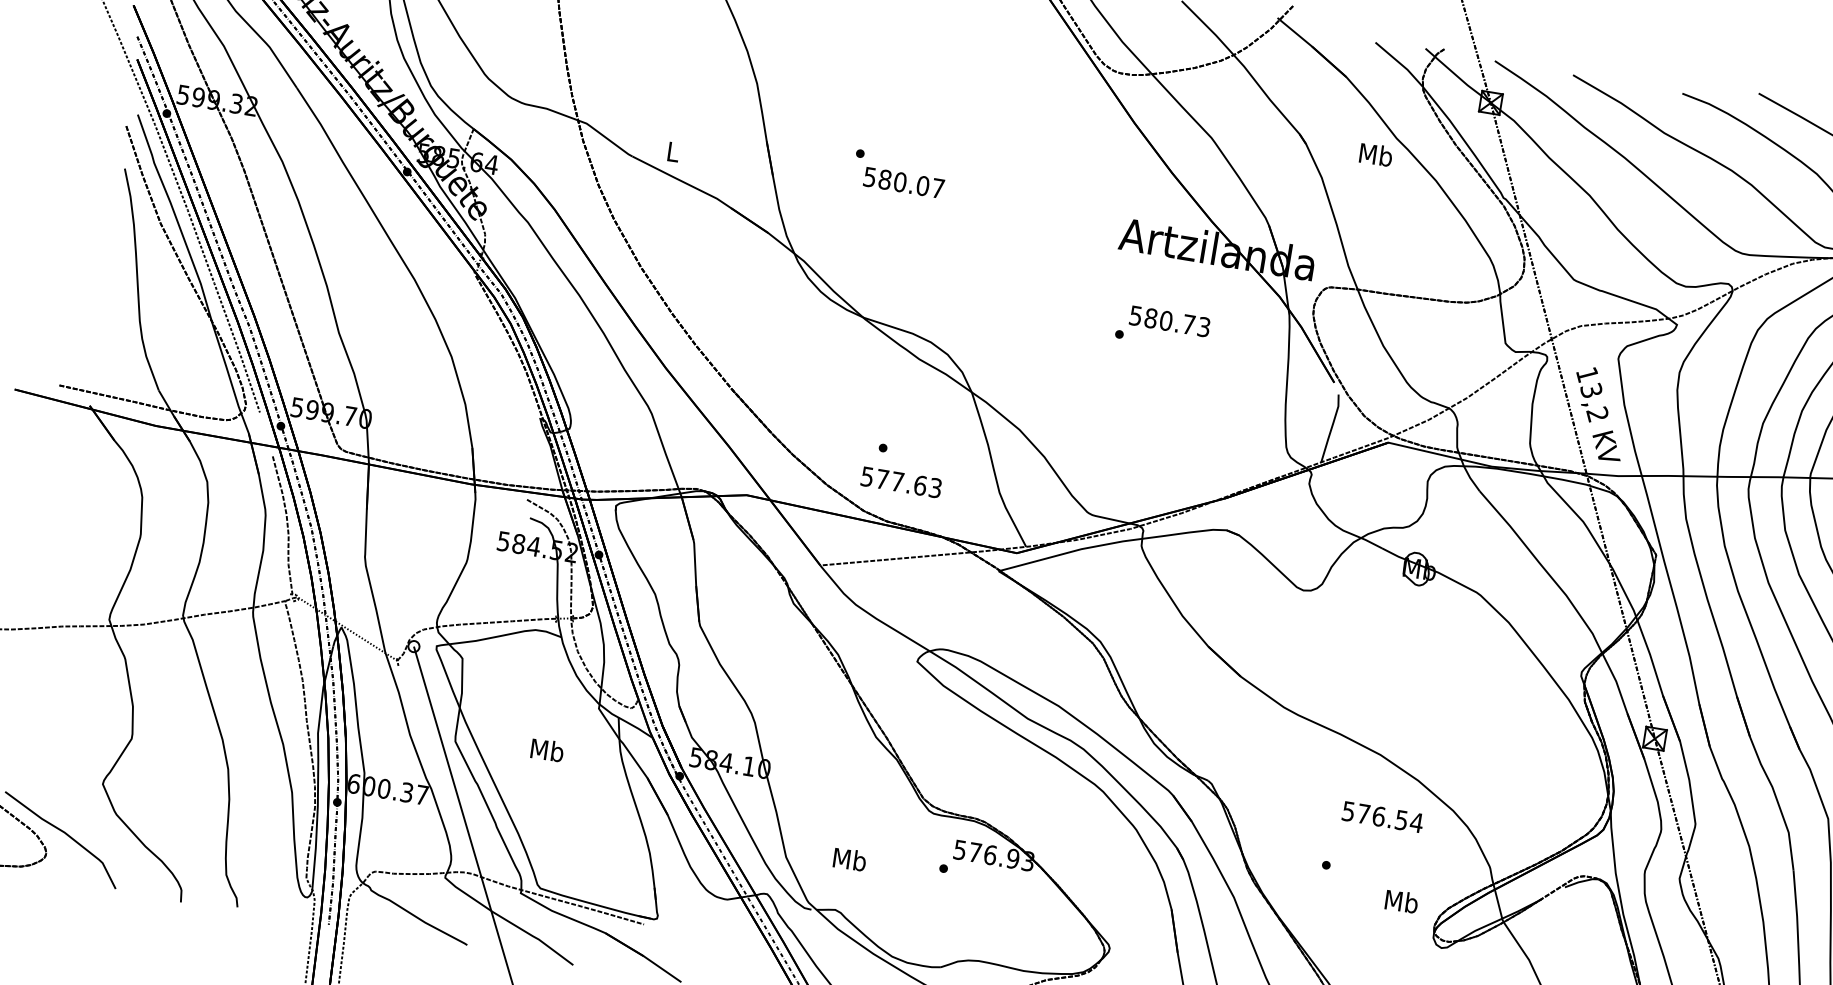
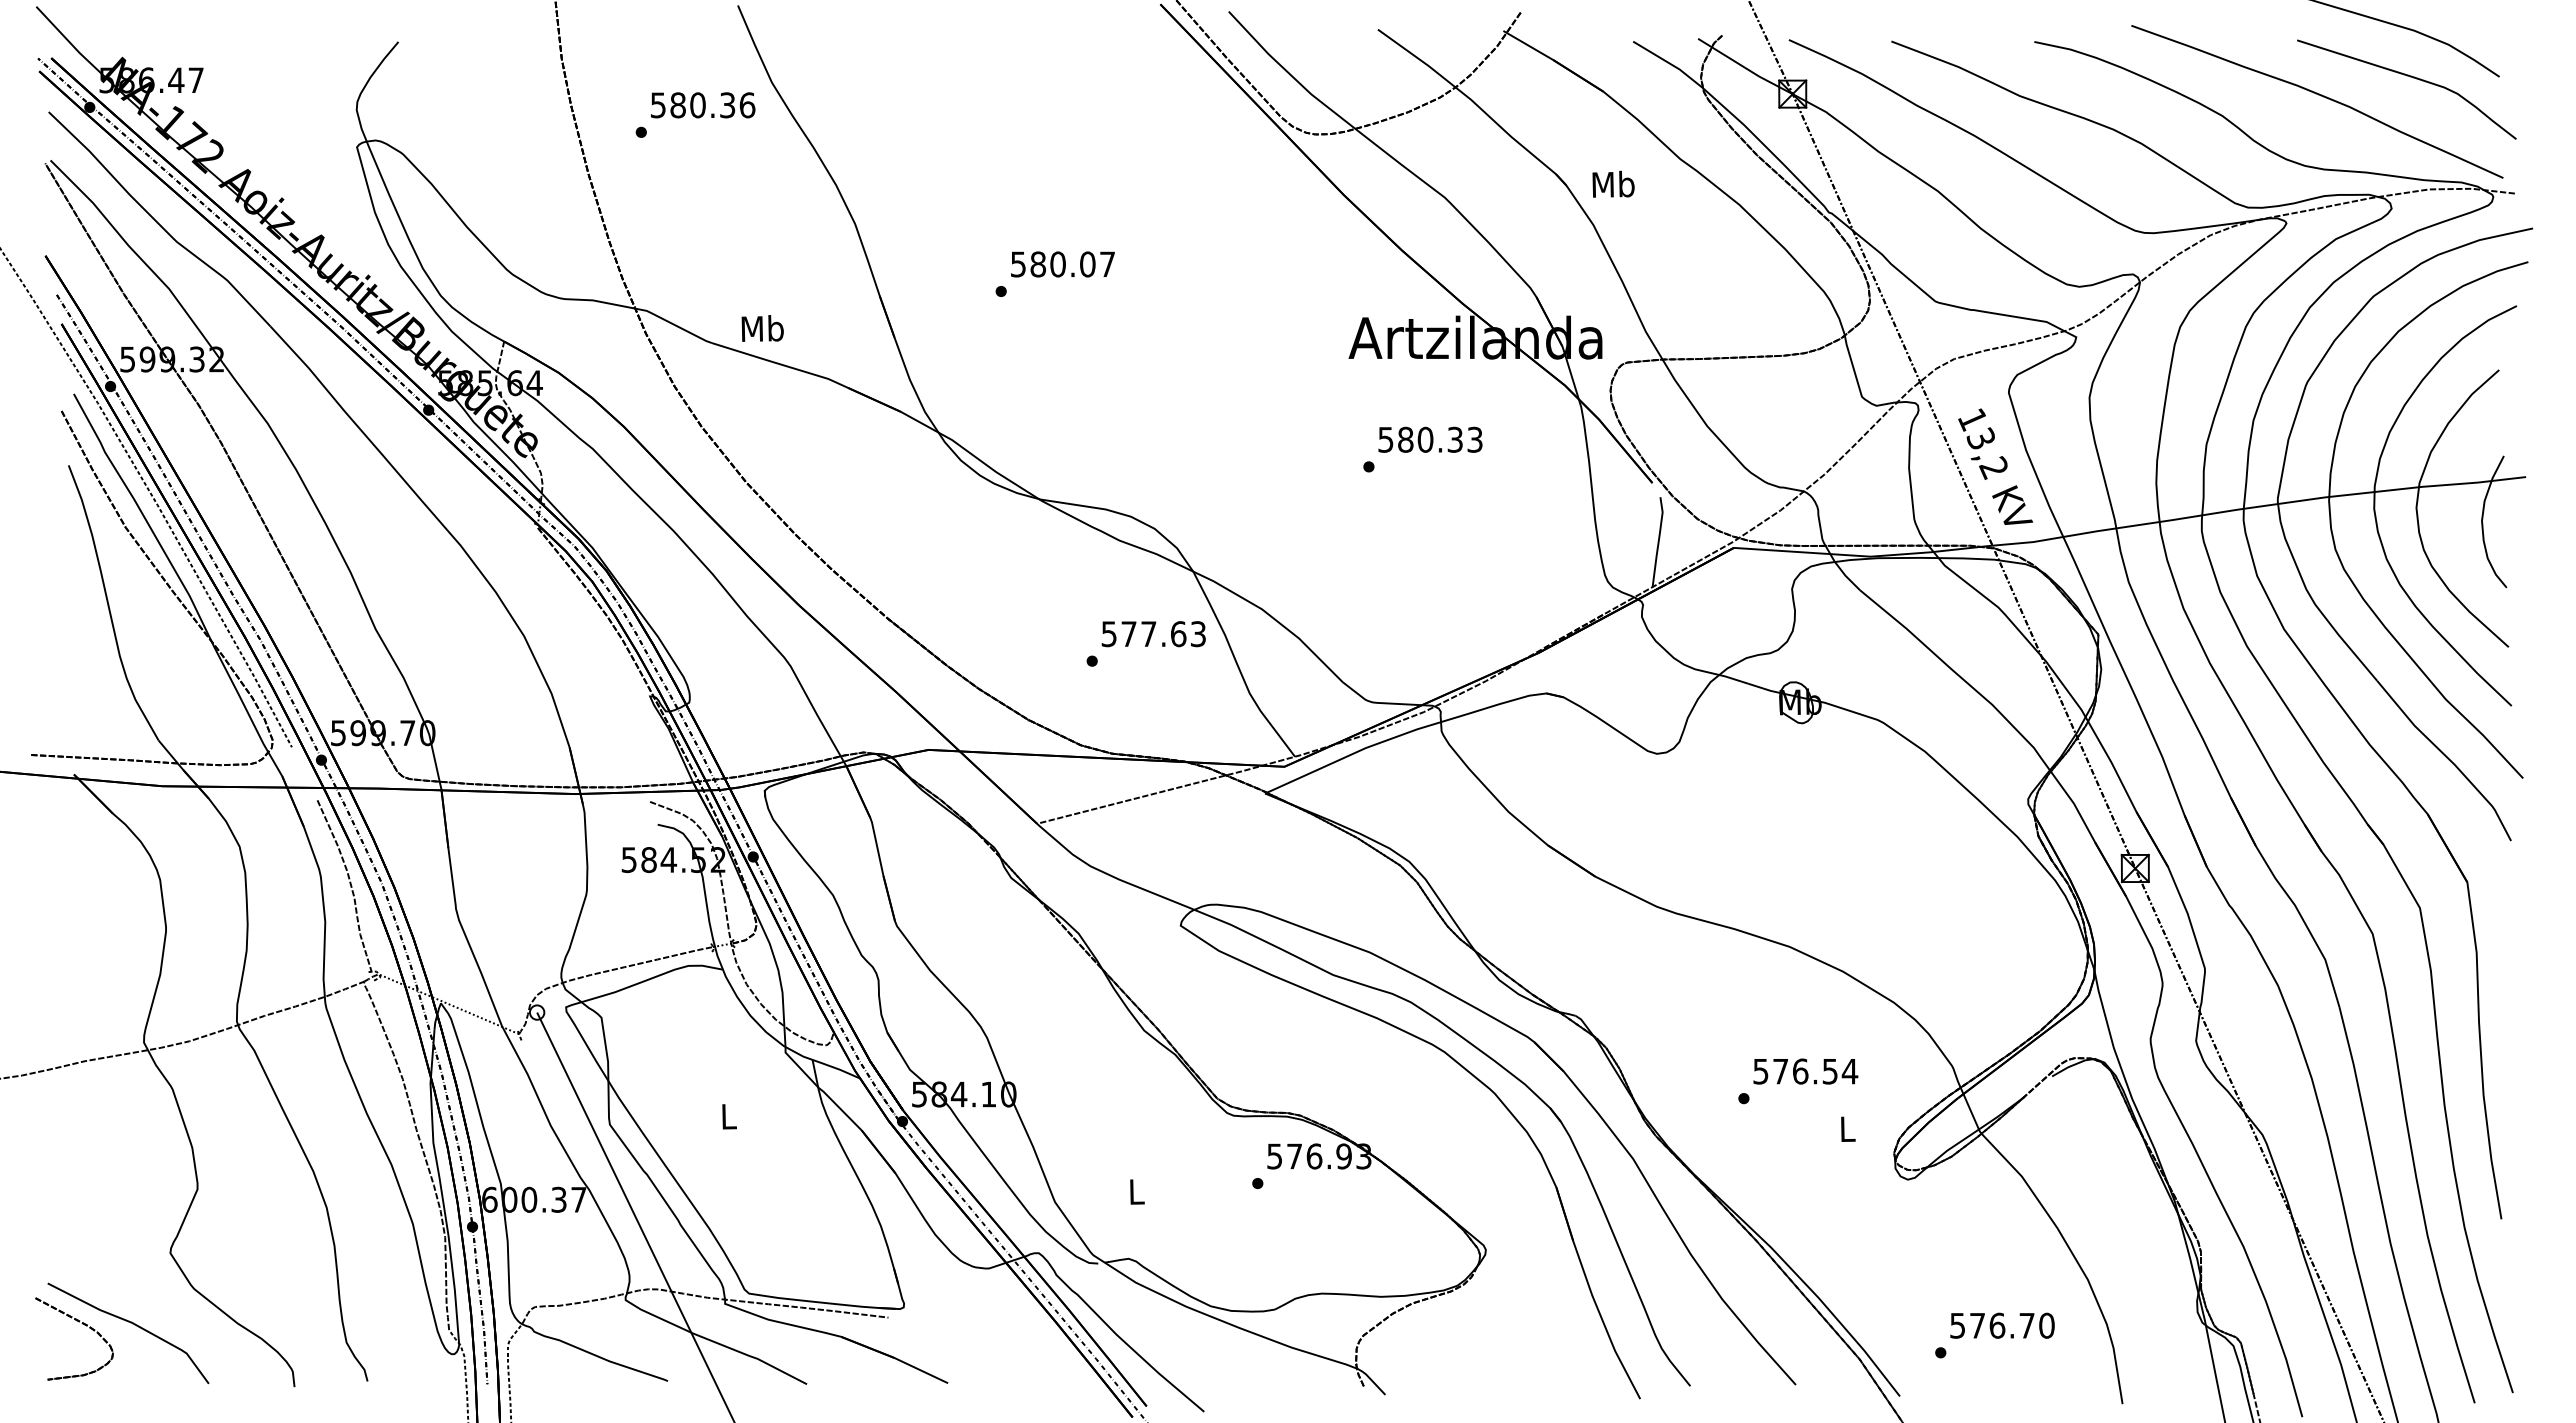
text: (672, 151) -> (762, 328), L -> Mb
text: (1376, 154) -> (1613, 183), moved
text: (903, 182) -> (1062, 264), moved
text: (1188, 324) -> (1454, 439), 580.73 -> 580.33
text: (901, 482) -> (1153, 634), moved
text: (547, 749) -> (728, 1115), Mb -> L
text: (1382, 817) -> (1805, 1071), moved
text: (849, 859) -> (1136, 1191), Mb -> L
text: (1401, 901) -> (1847, 1128), Mb -> L

